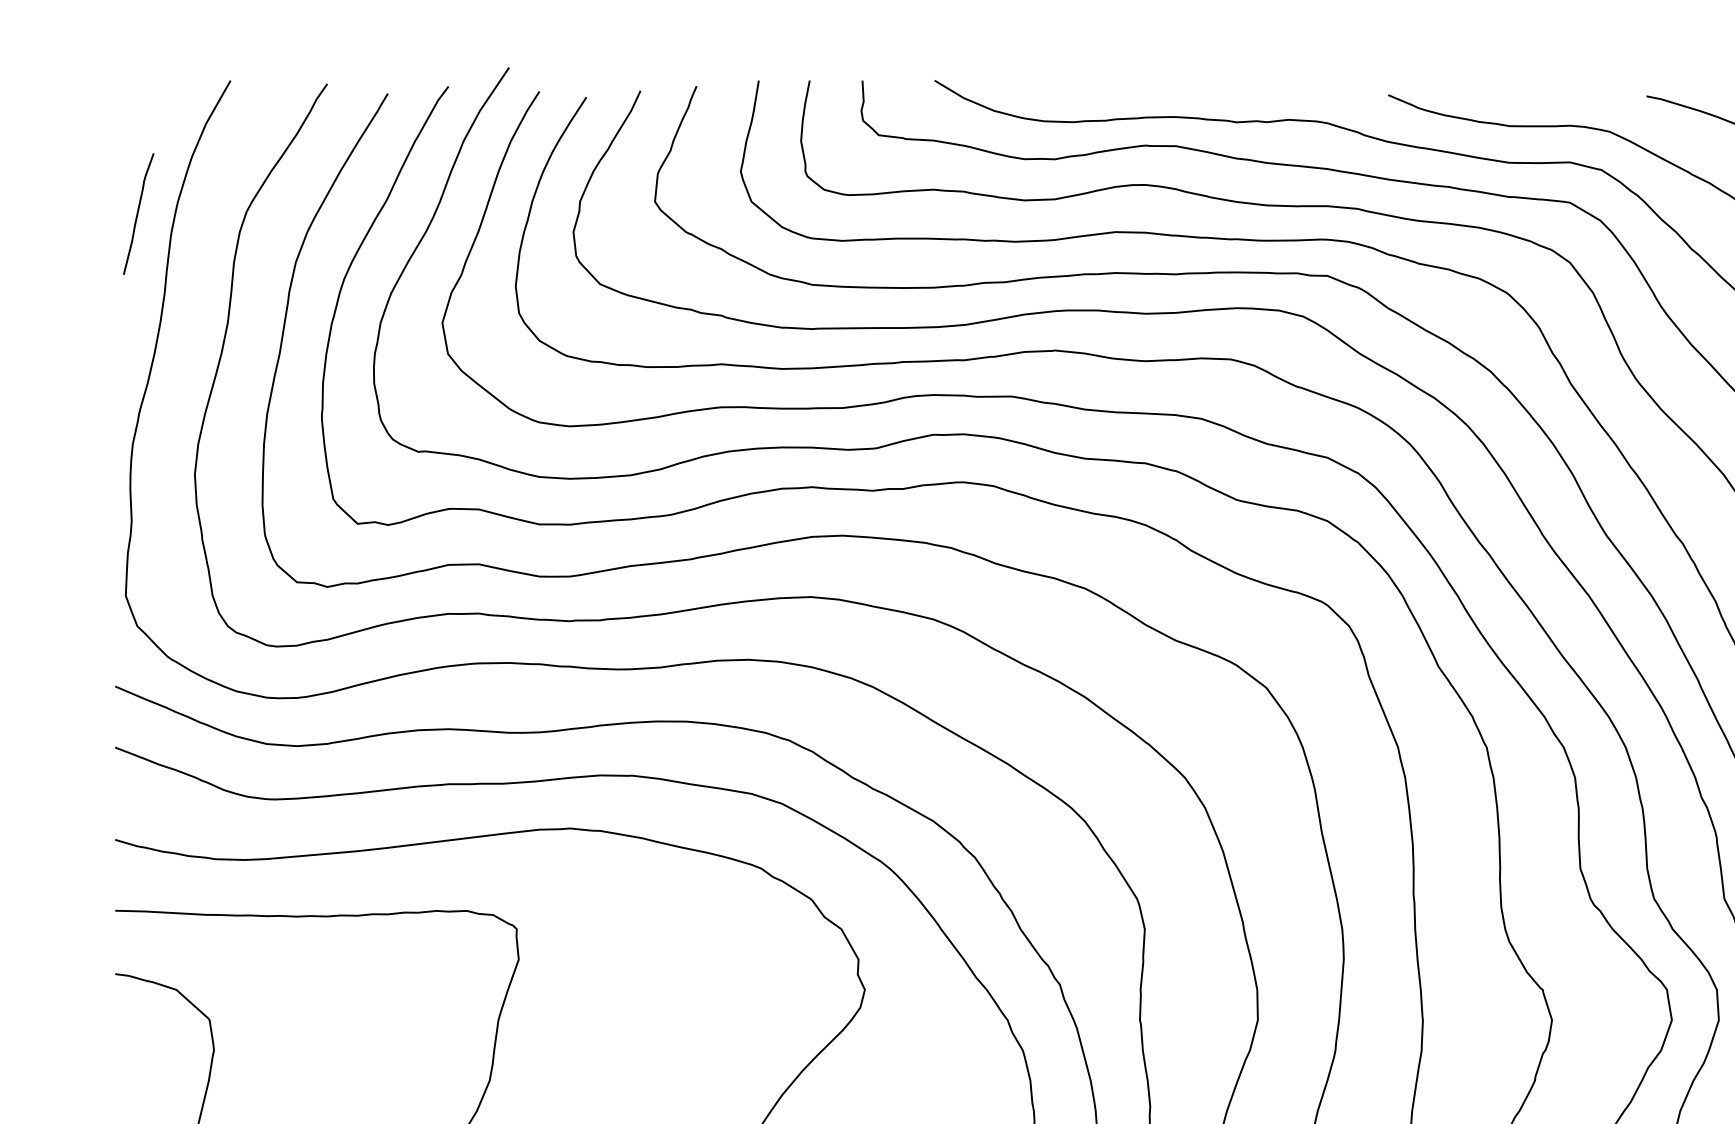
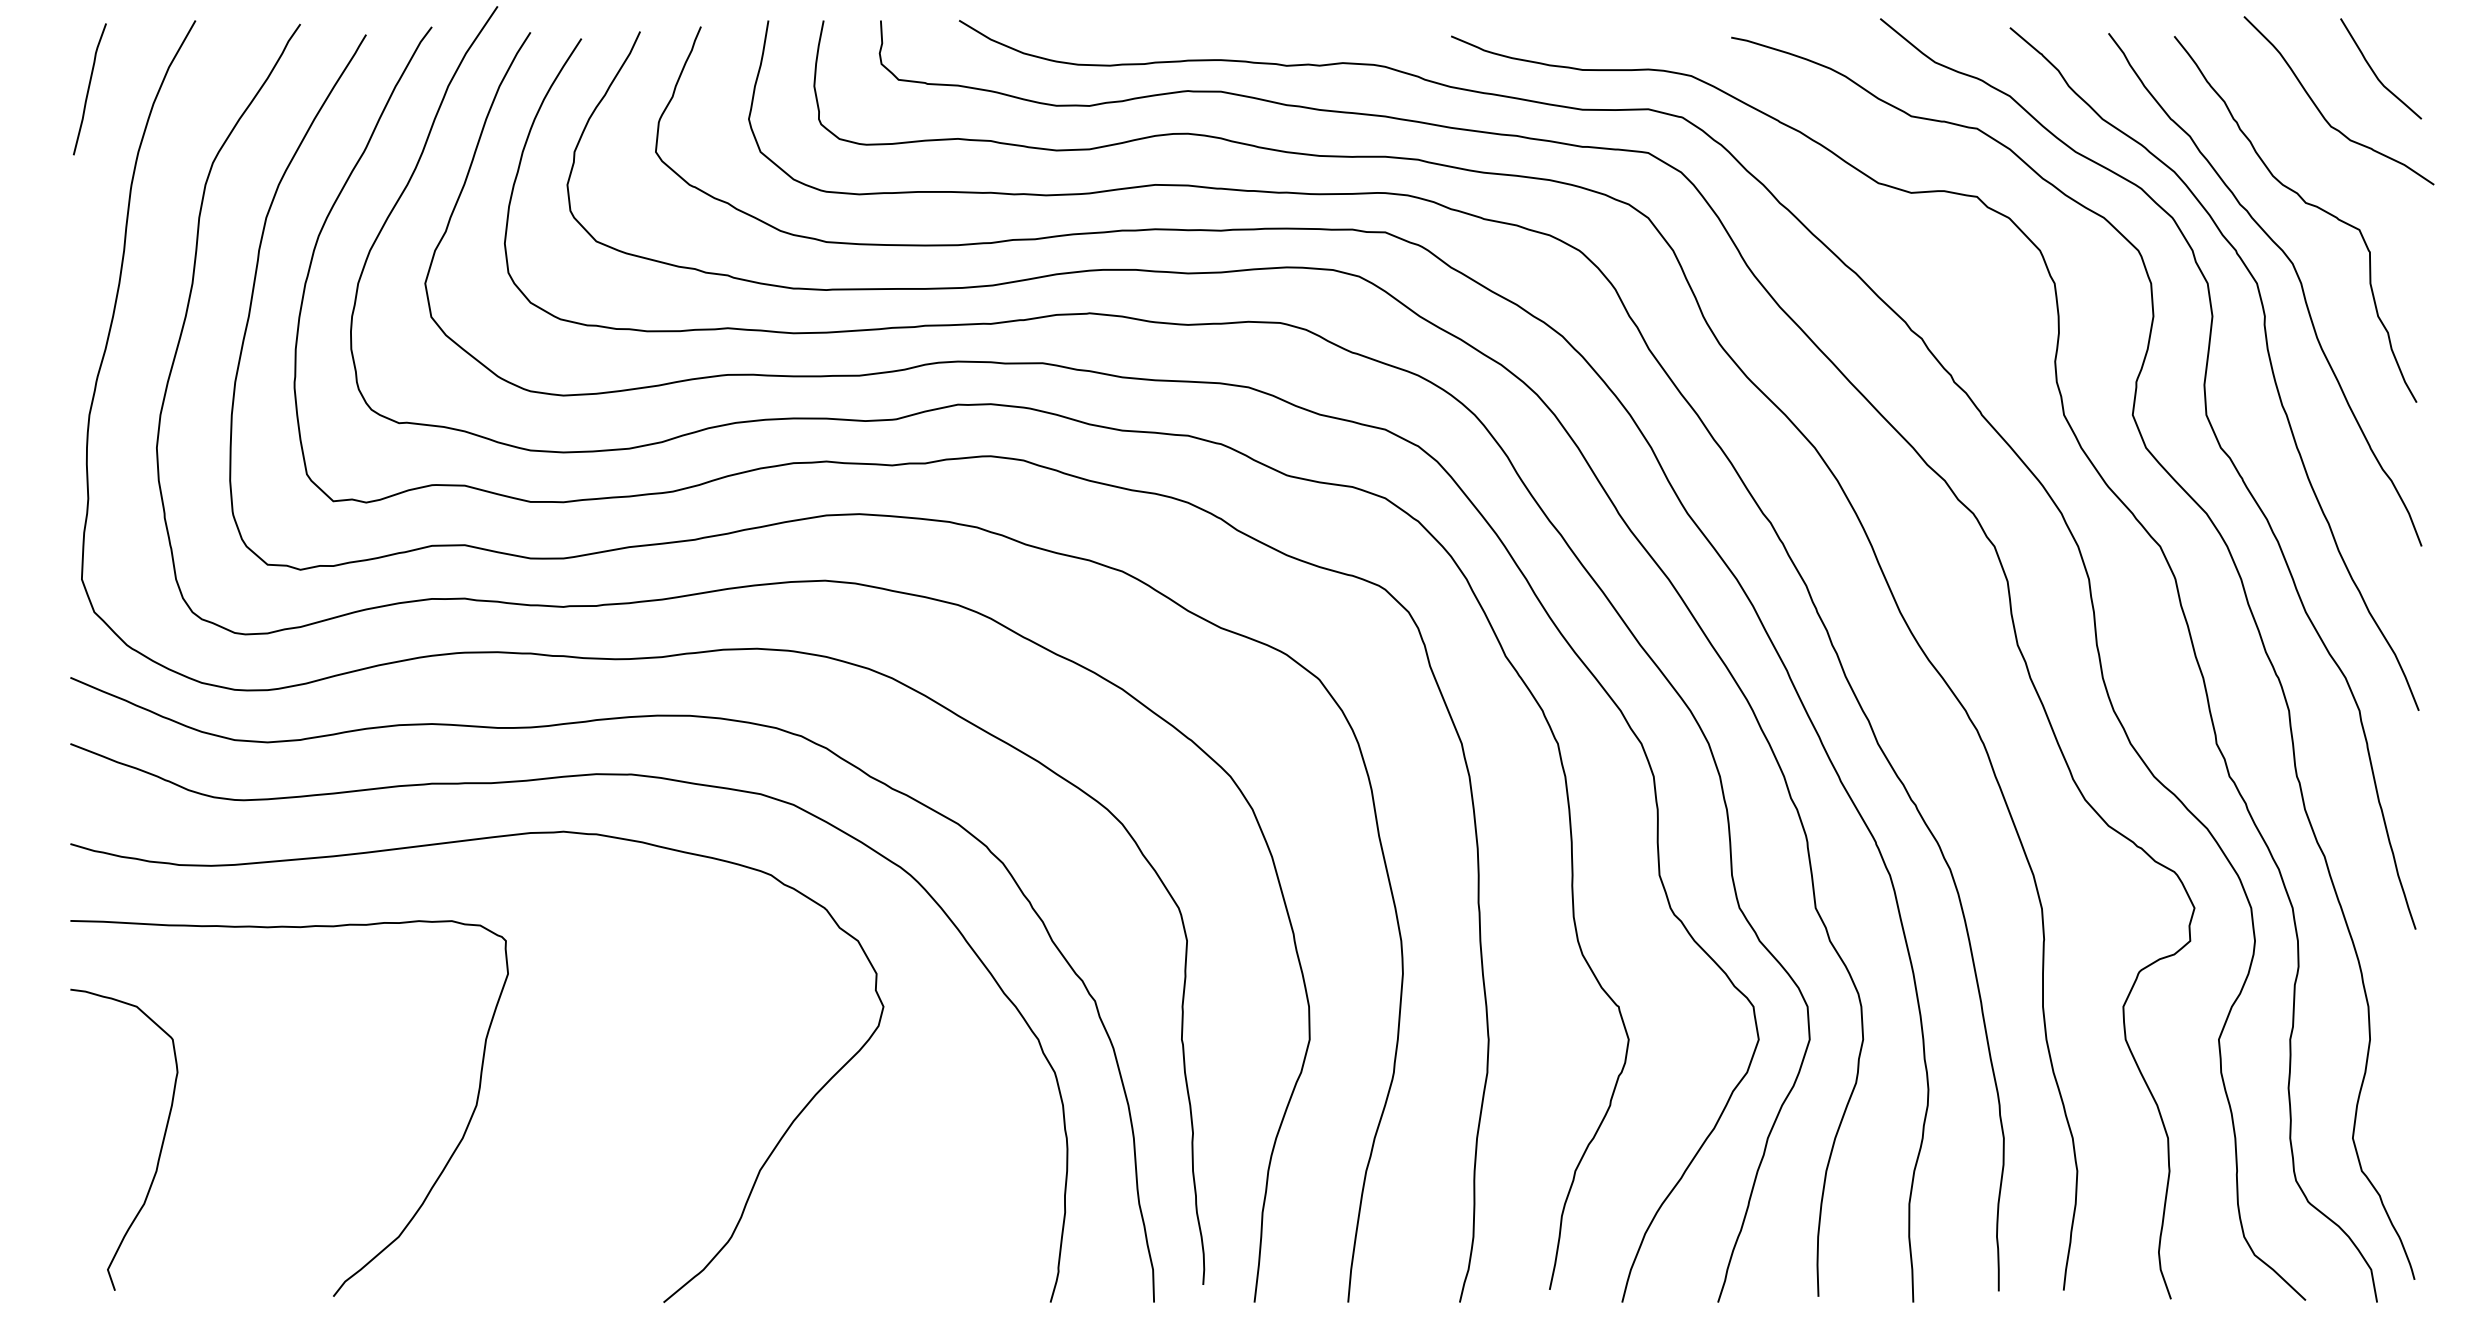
curve: (138, 214) -> (89, 89), moved

